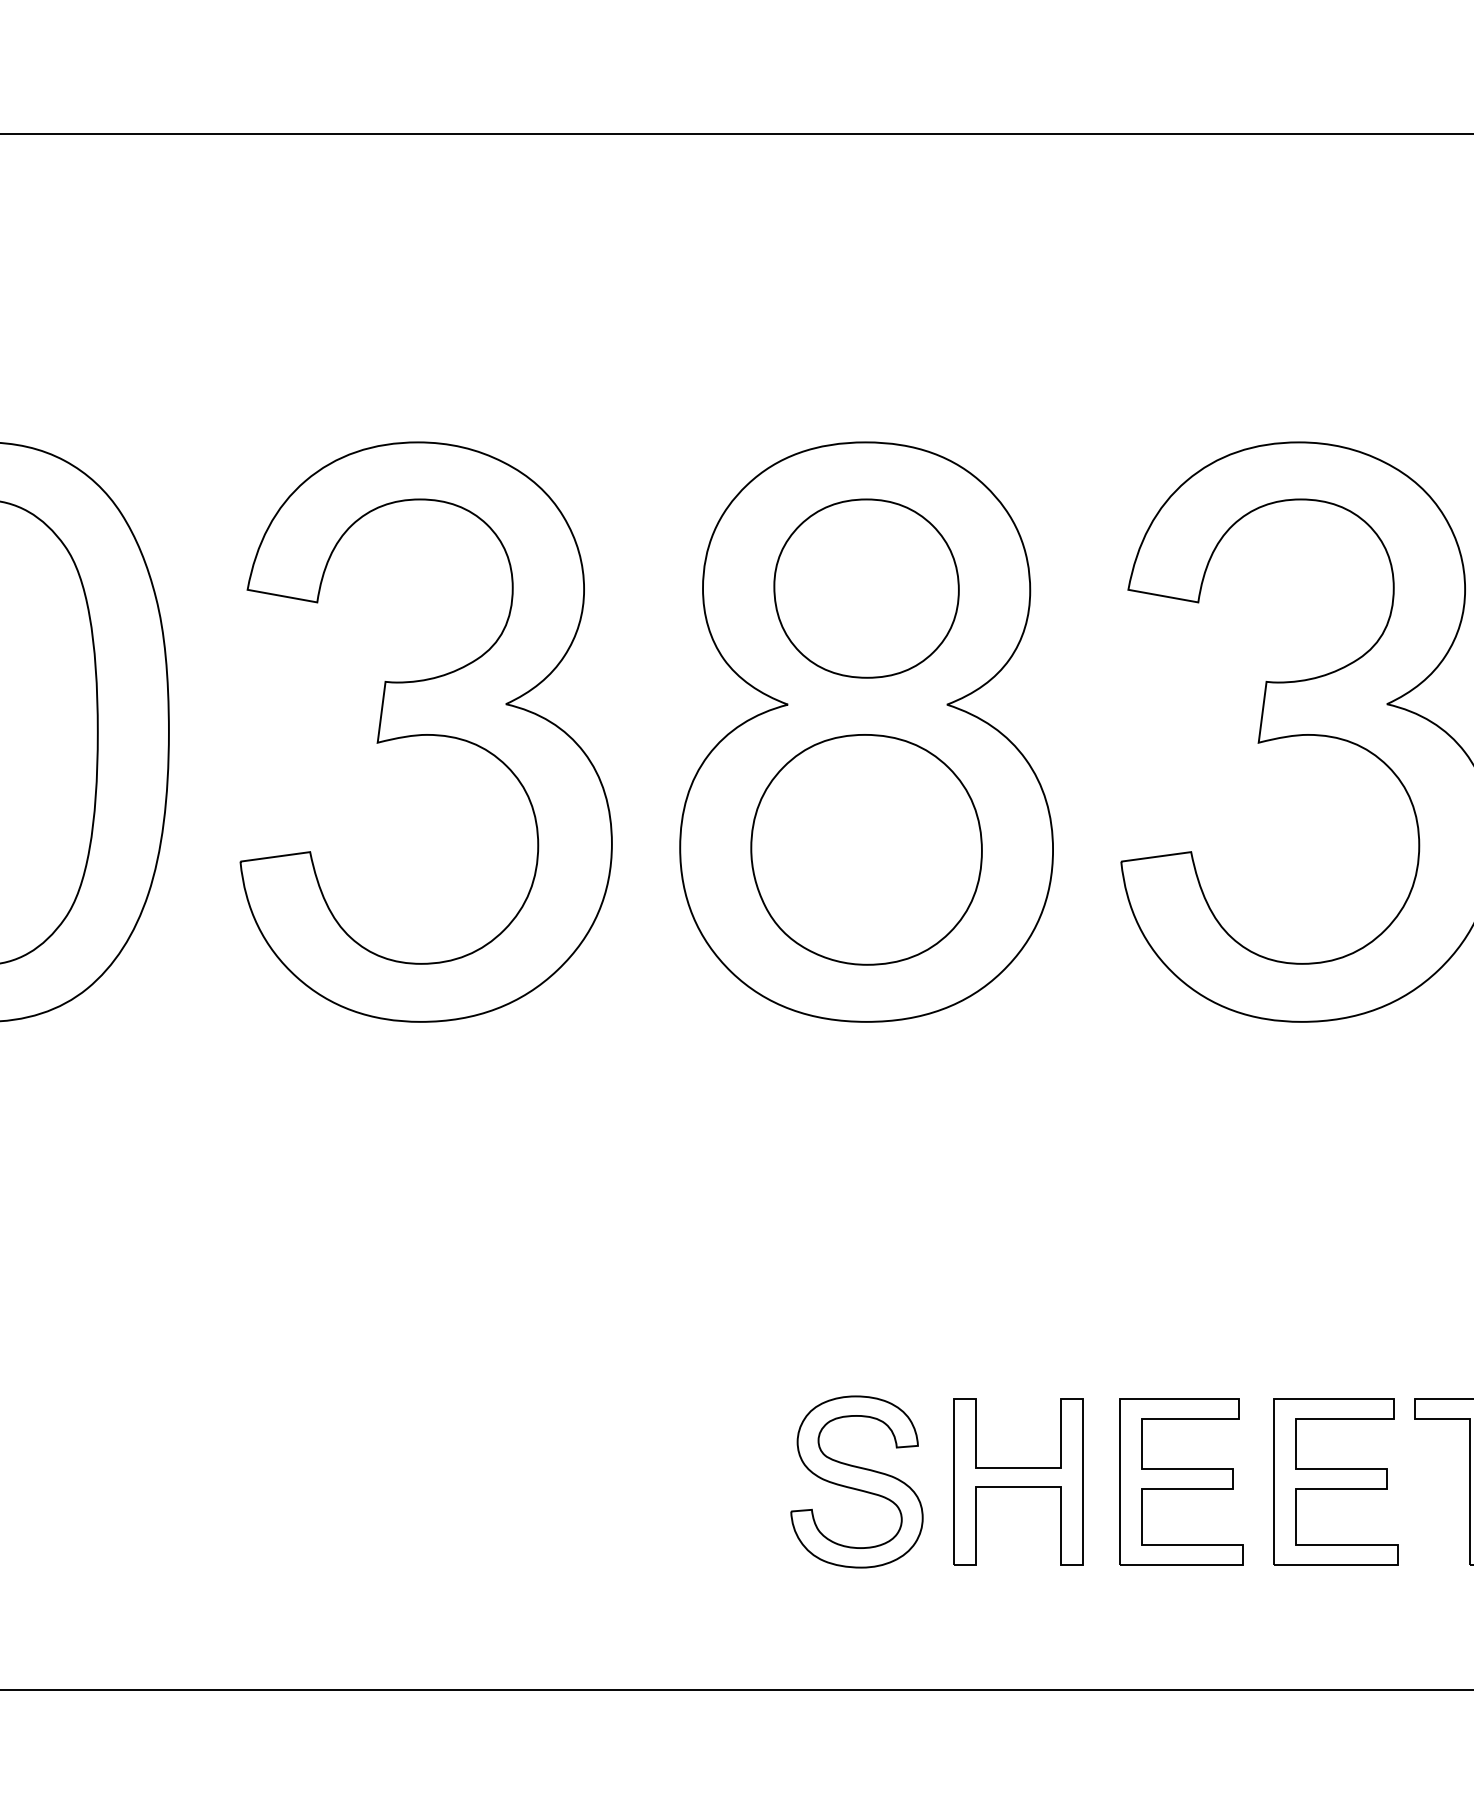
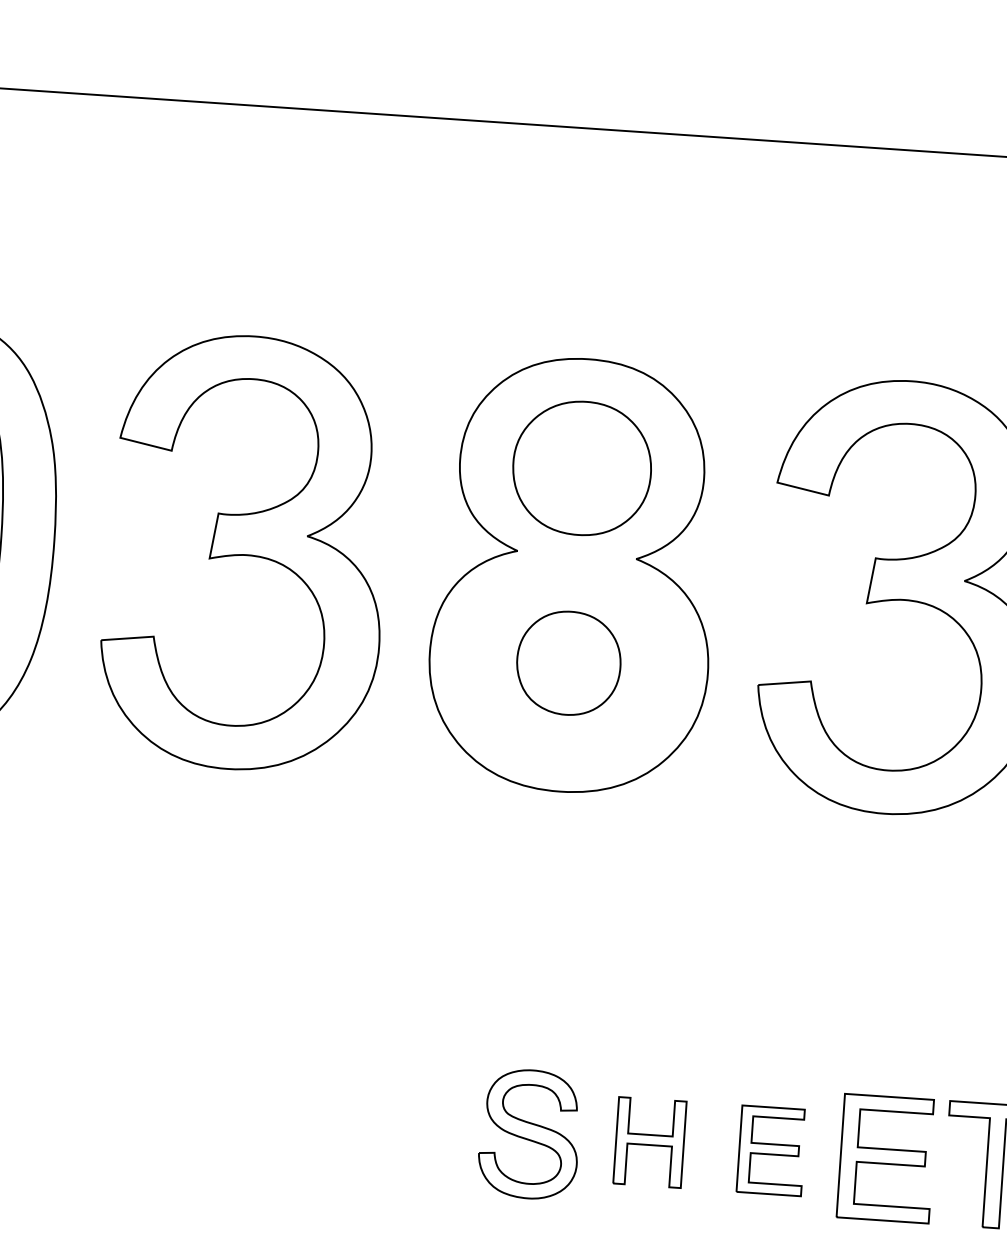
part: (866, 849) -> (568, 663), size x0.6
part: (1018, 1481) -> (650, 1142), size x0.7
part: (1181, 1481) -> (771, 1150), size x0.7

